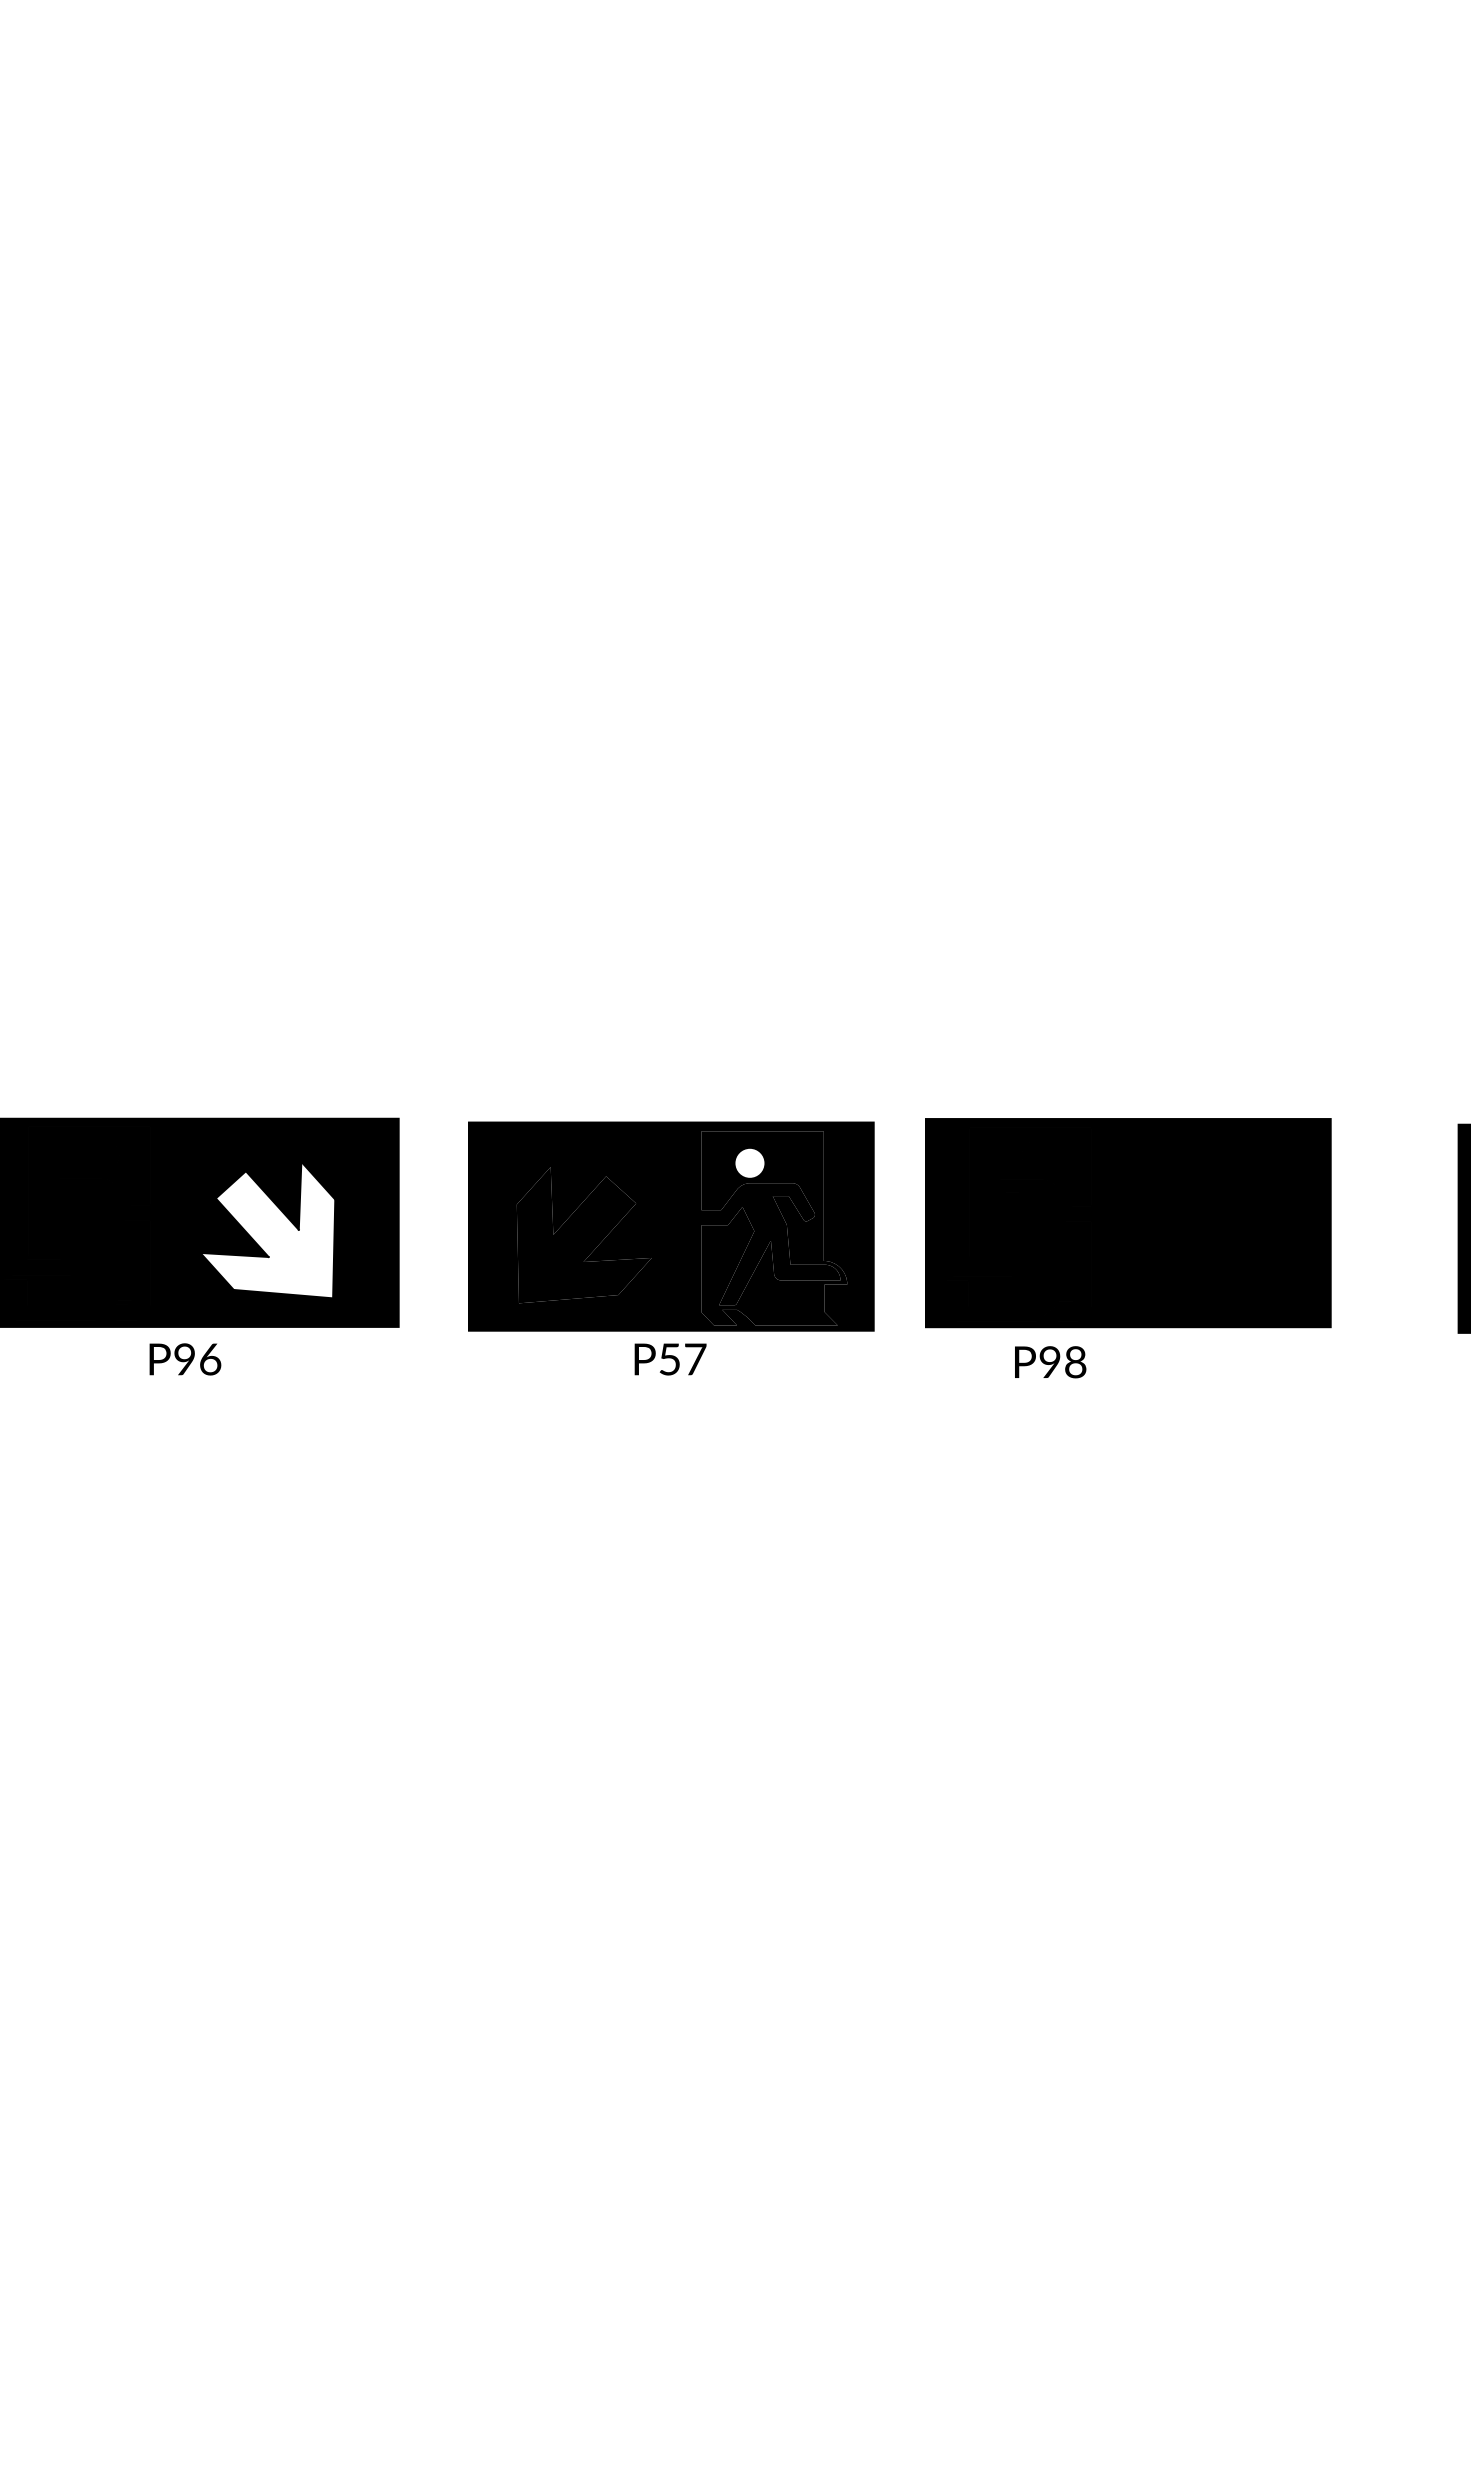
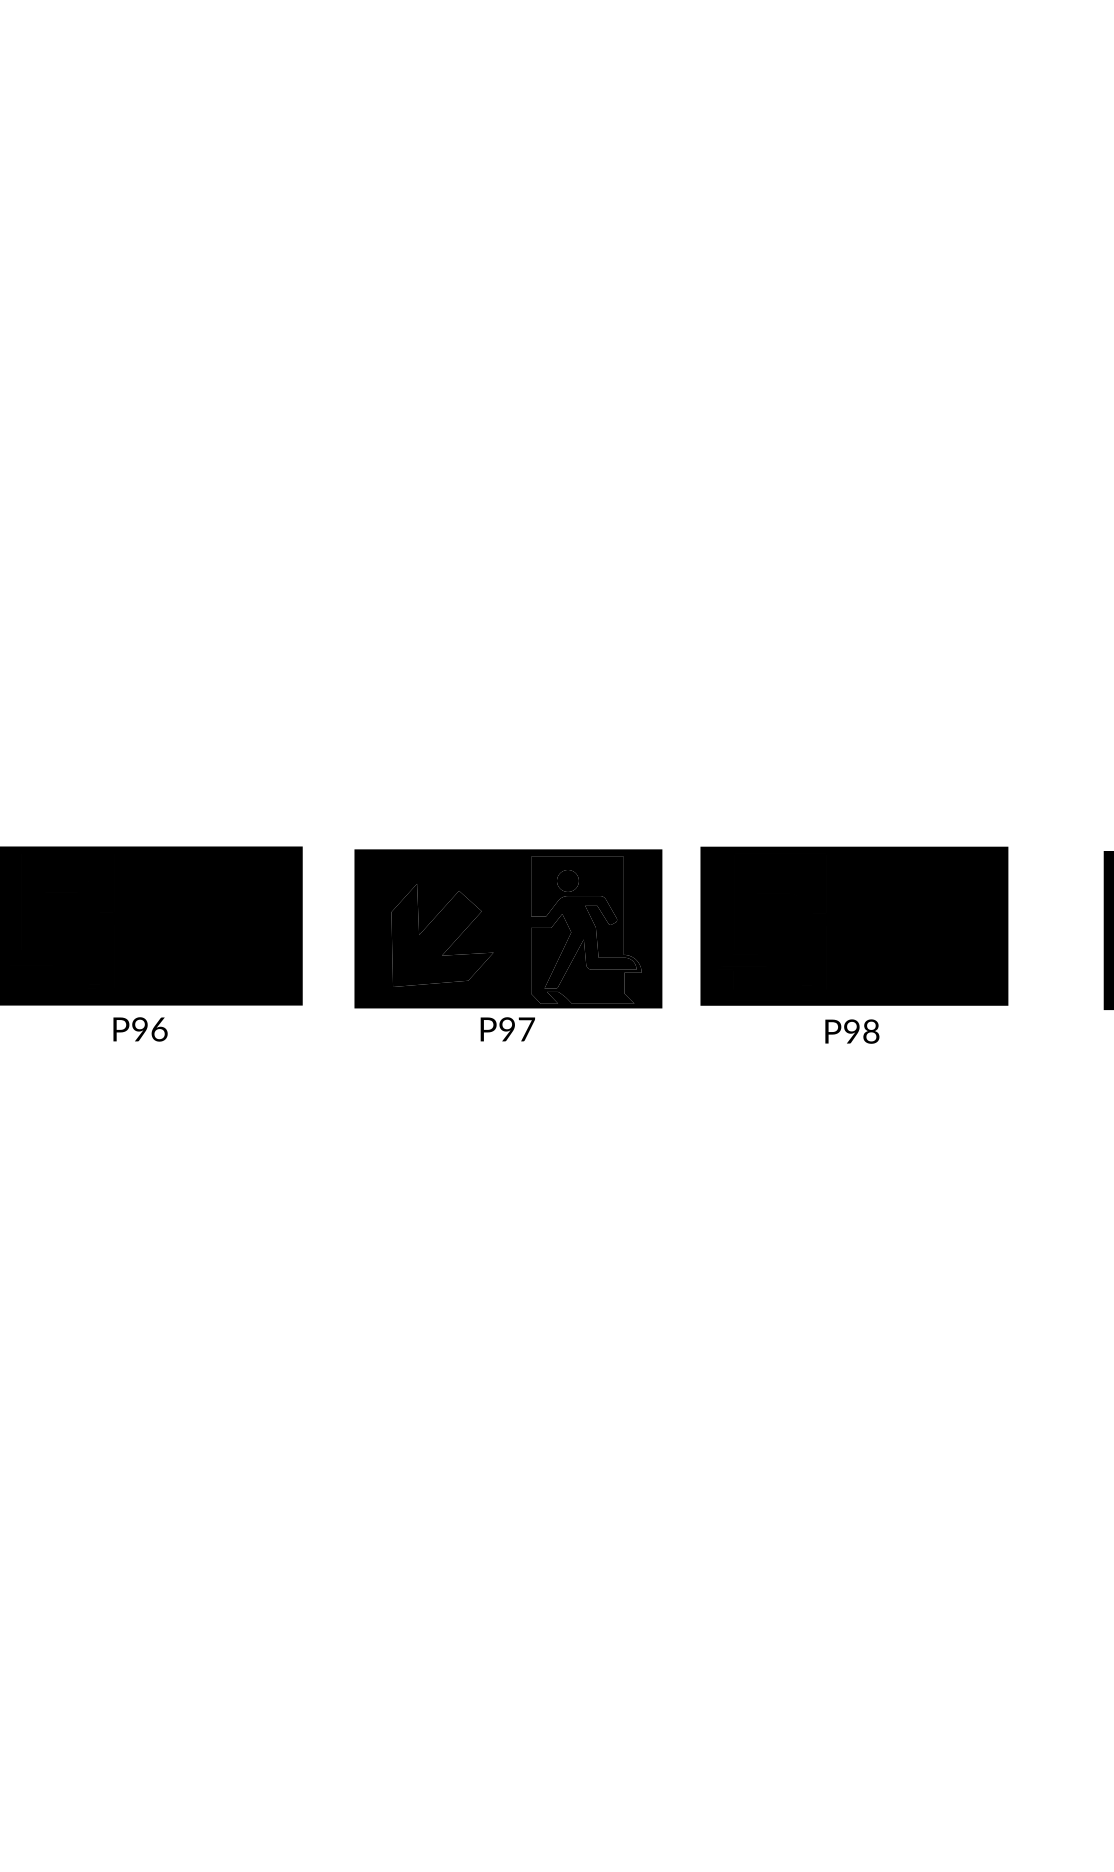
fill: (749, 1162) -> (567, 880), added
fill: (267, 1229) -> (202, 931), added
text: (669, 1359) -> (507, 1029), P57 -> P97
text: (1050, 1362) -> (852, 1031), moved

